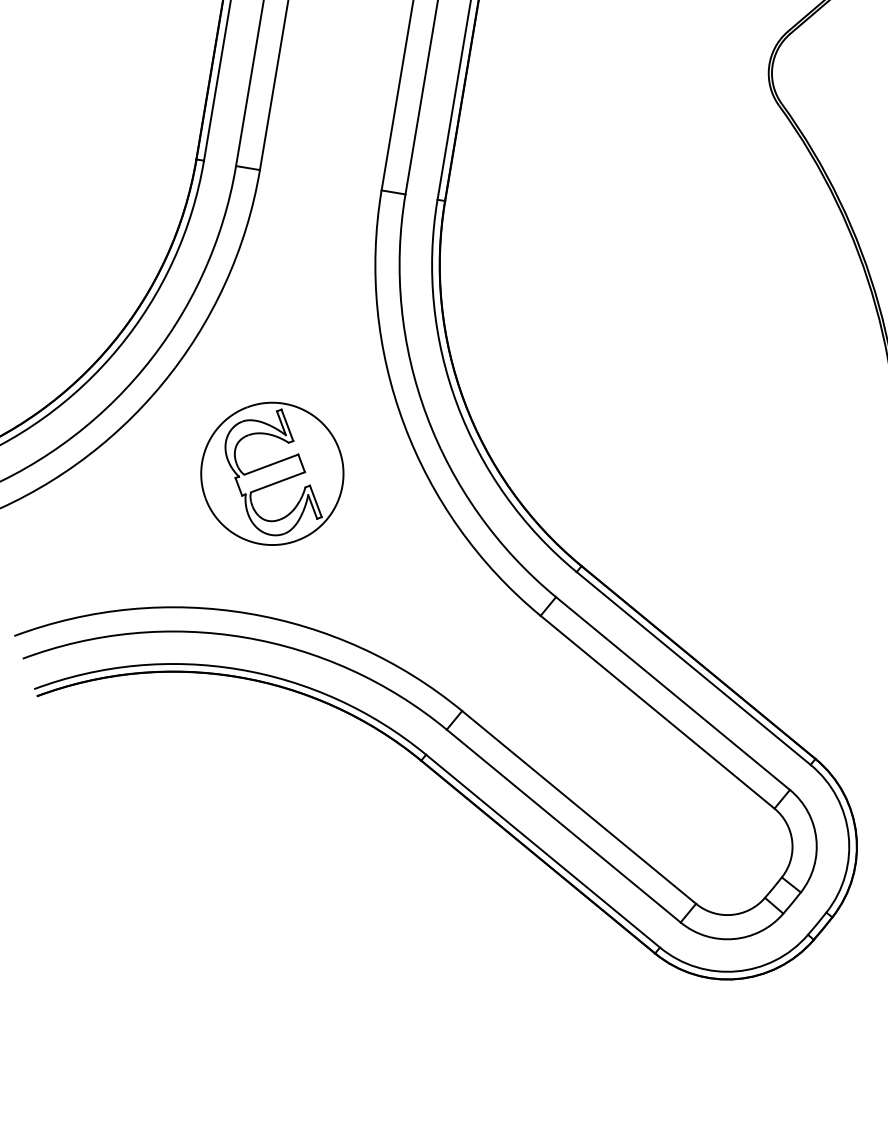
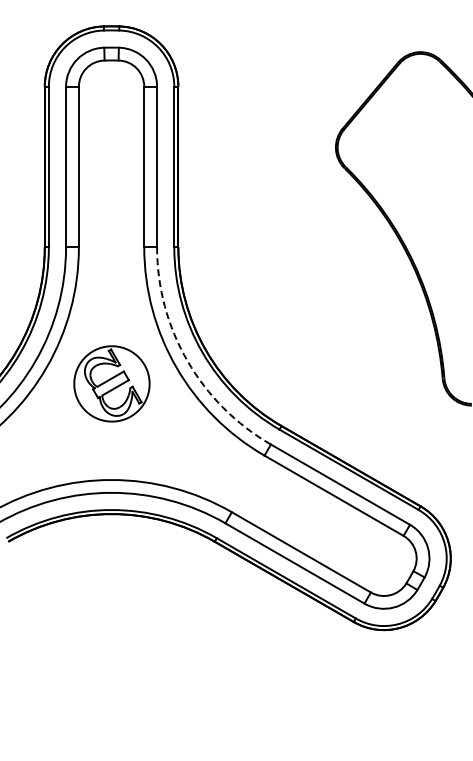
arc: (426, 416) -> (187, 361), solid -> dashed
part: (271, 472) -> (111, 383), moved

